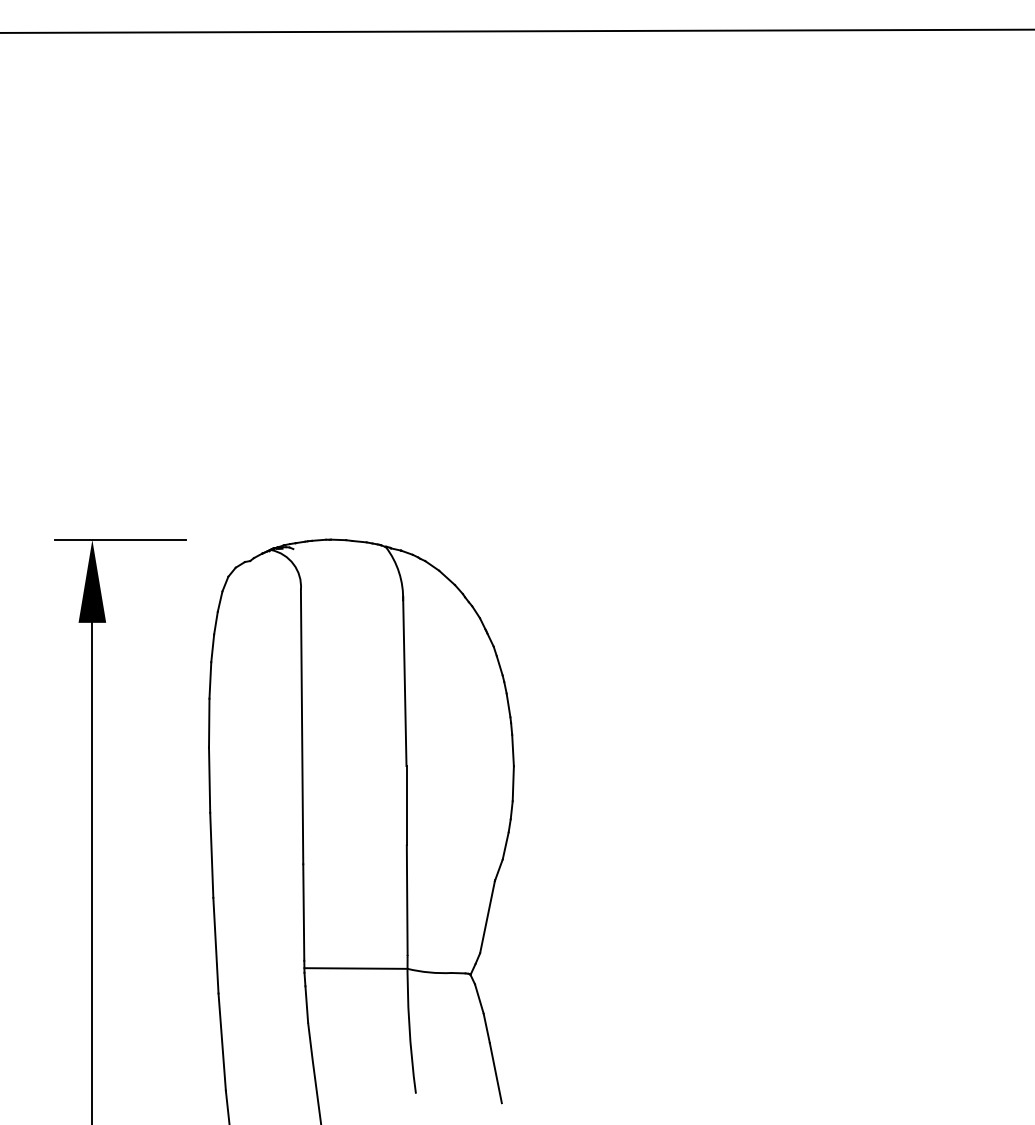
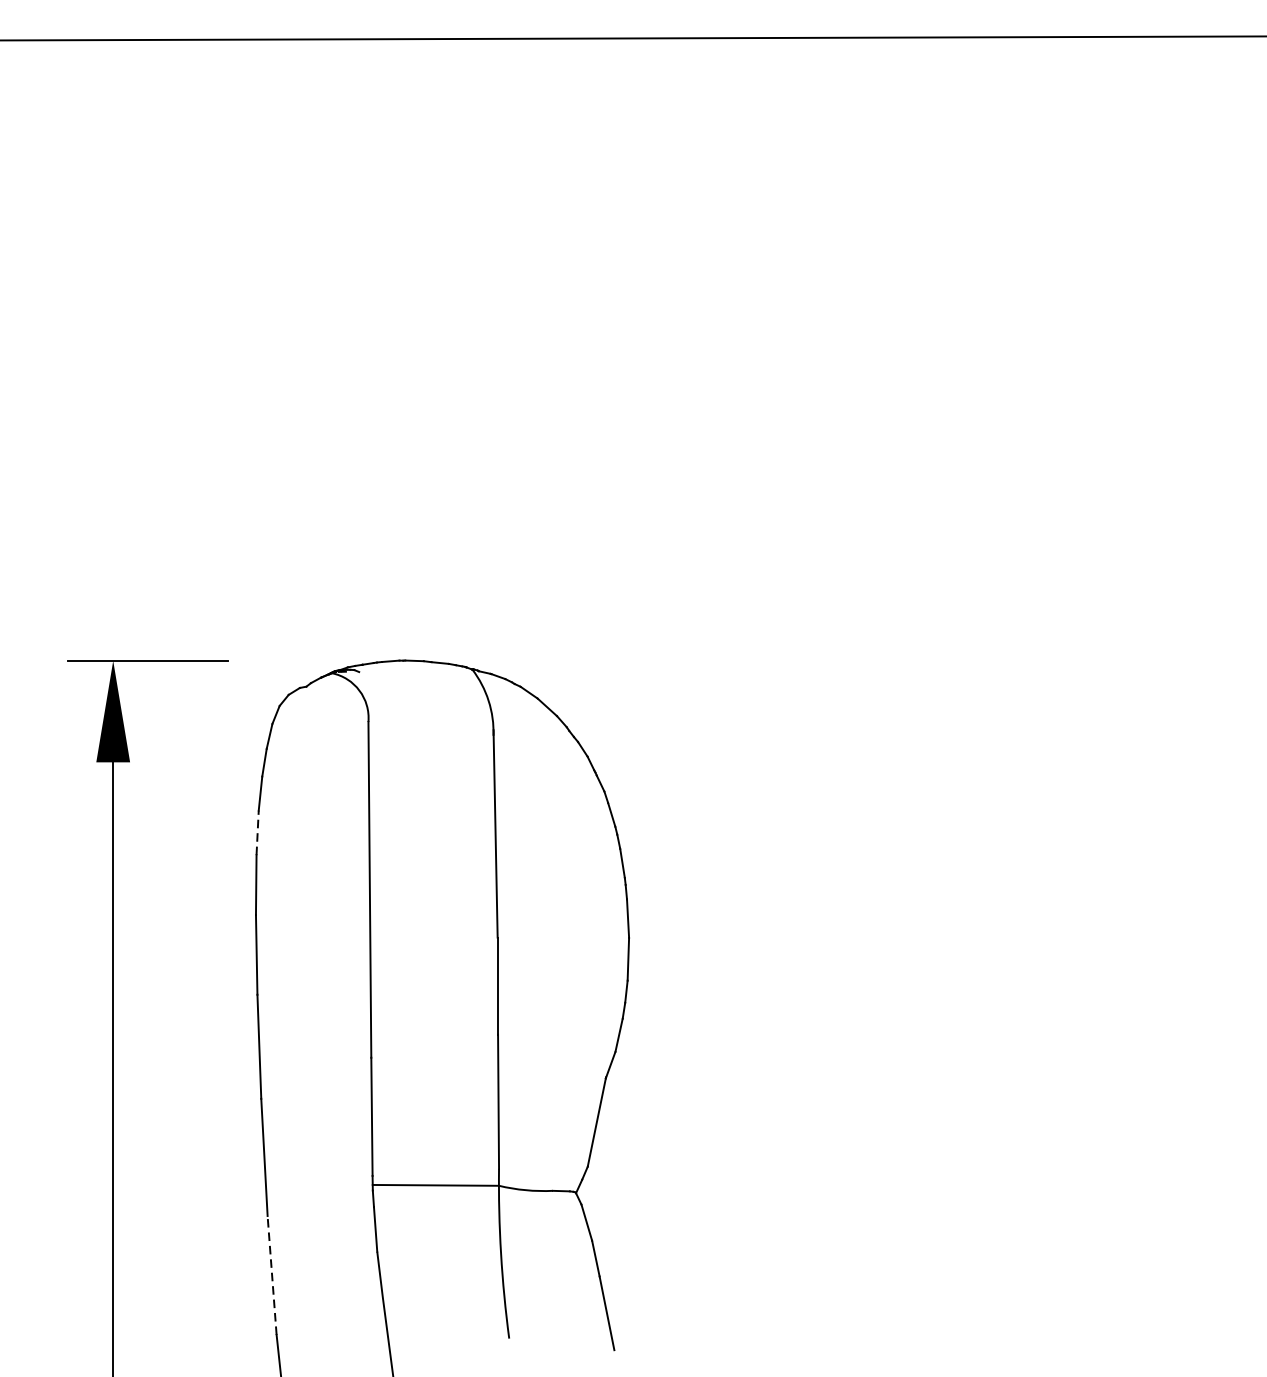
line: (210, 679) -> (257, 831), solid -> dashed
line: (222, 1042) -> (272, 1275), solid -> dashed

